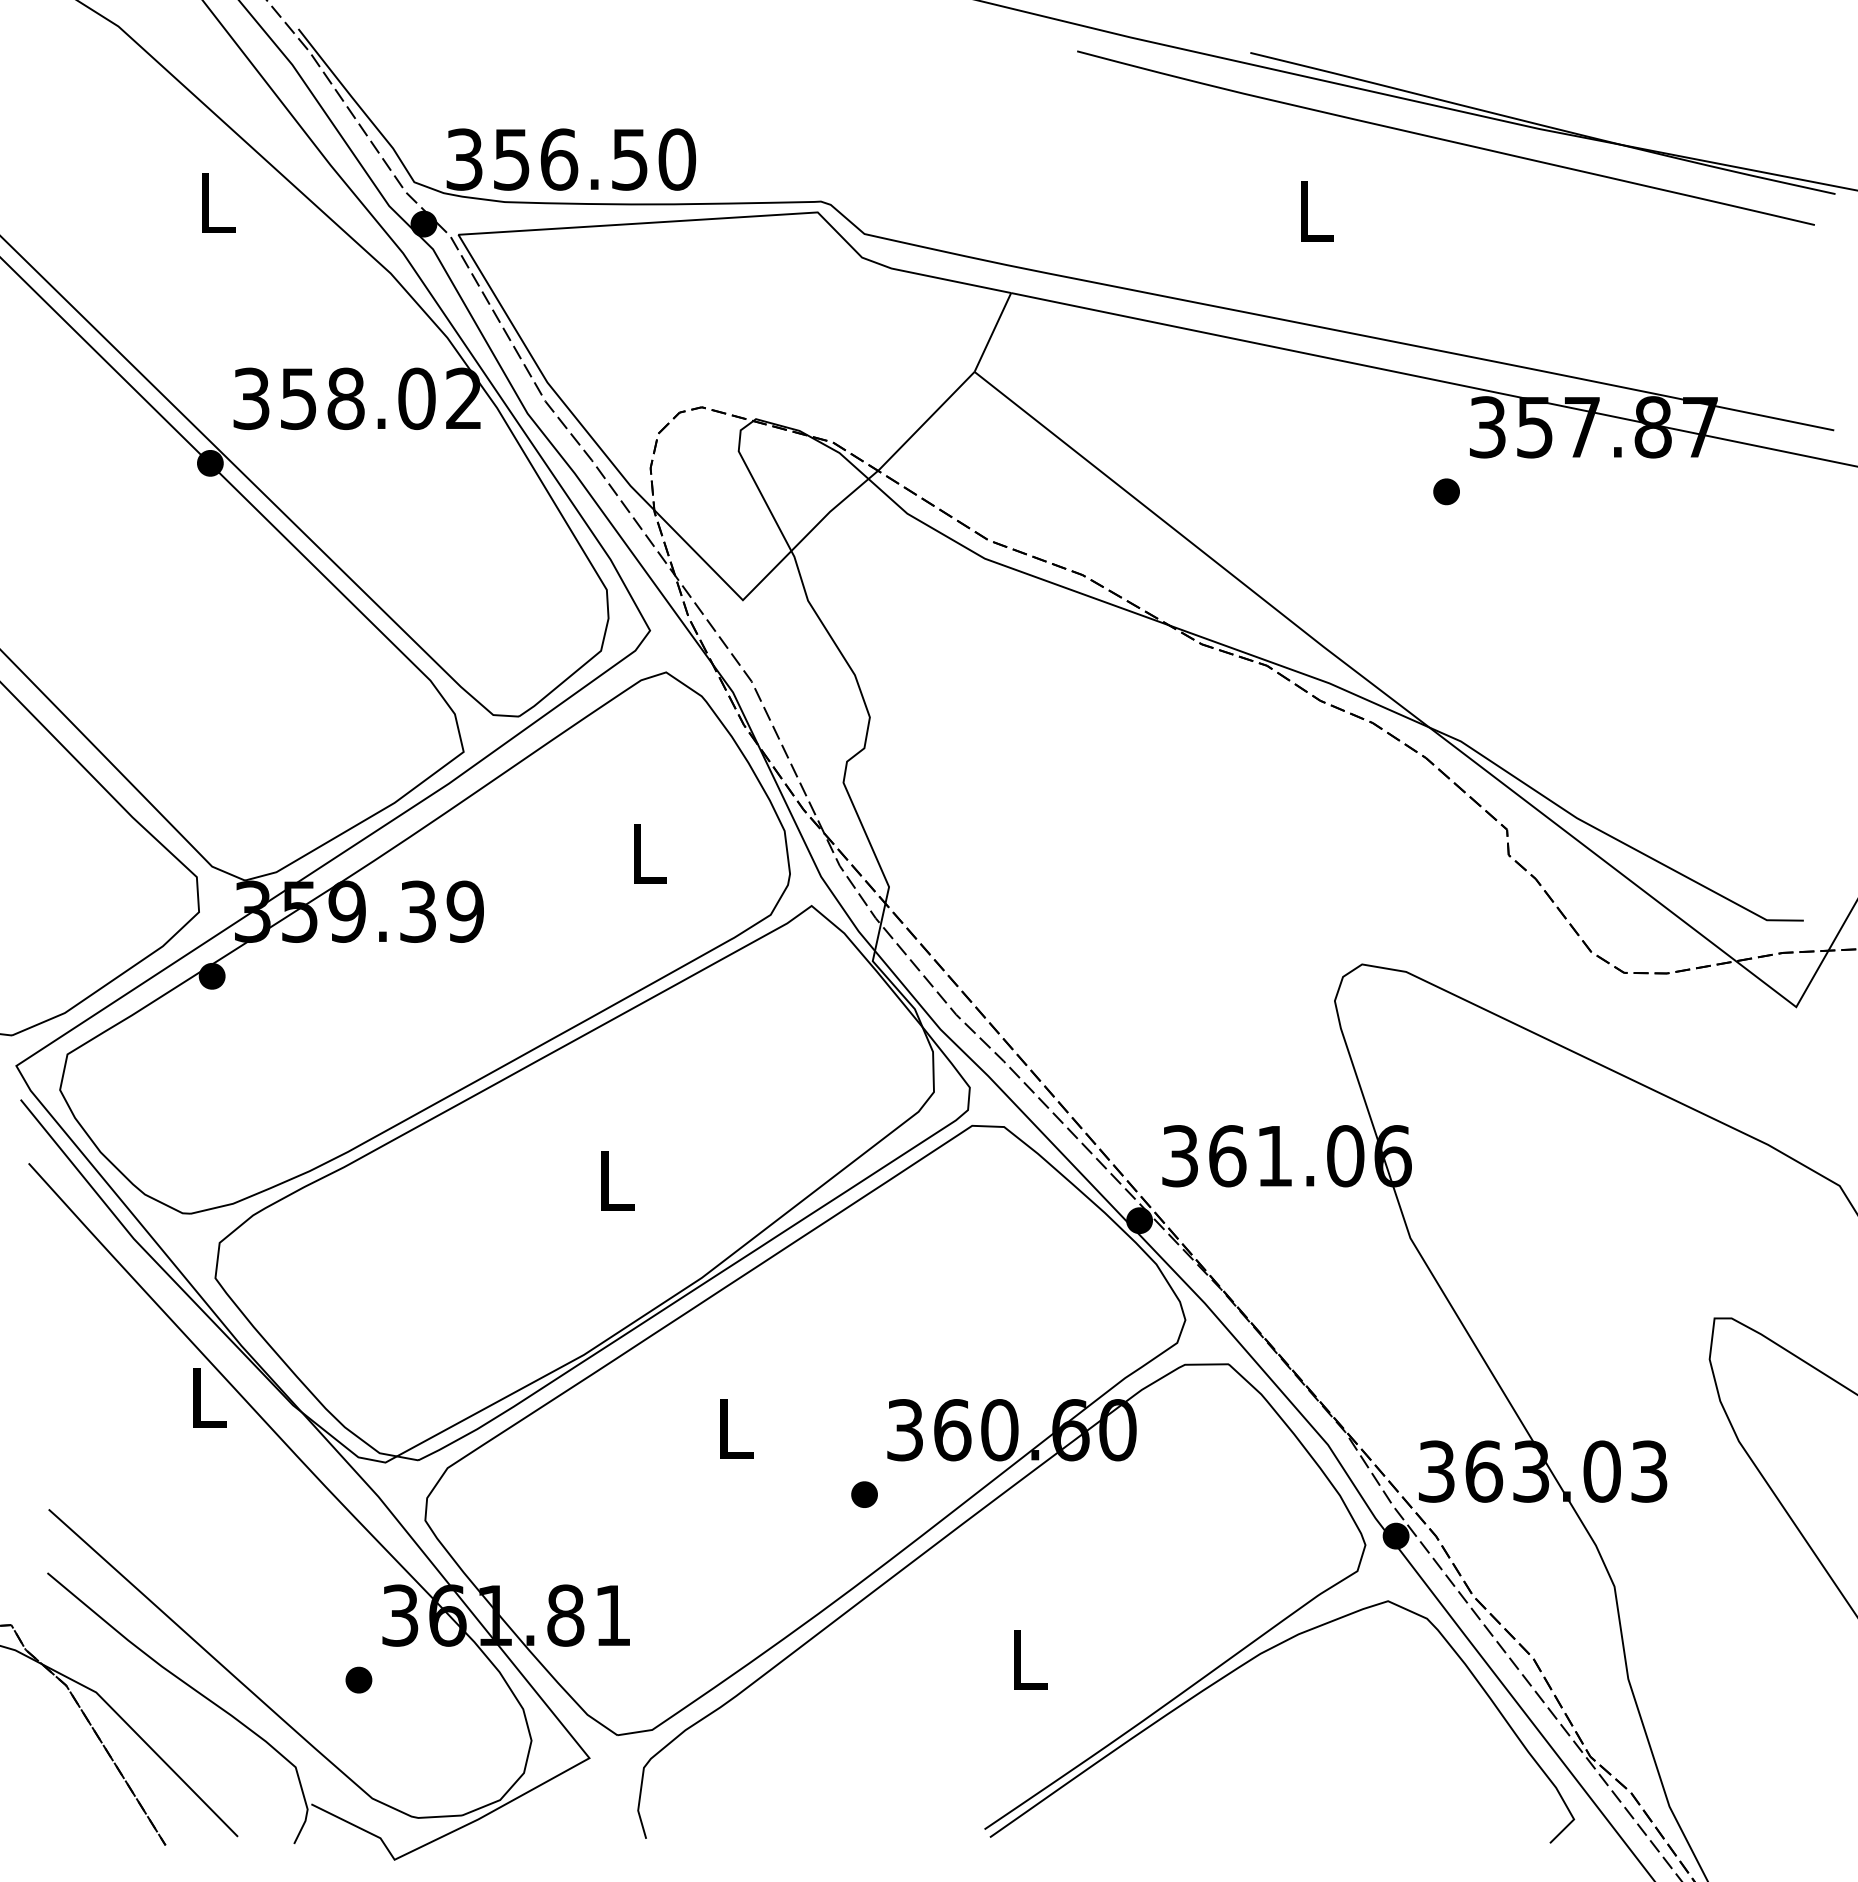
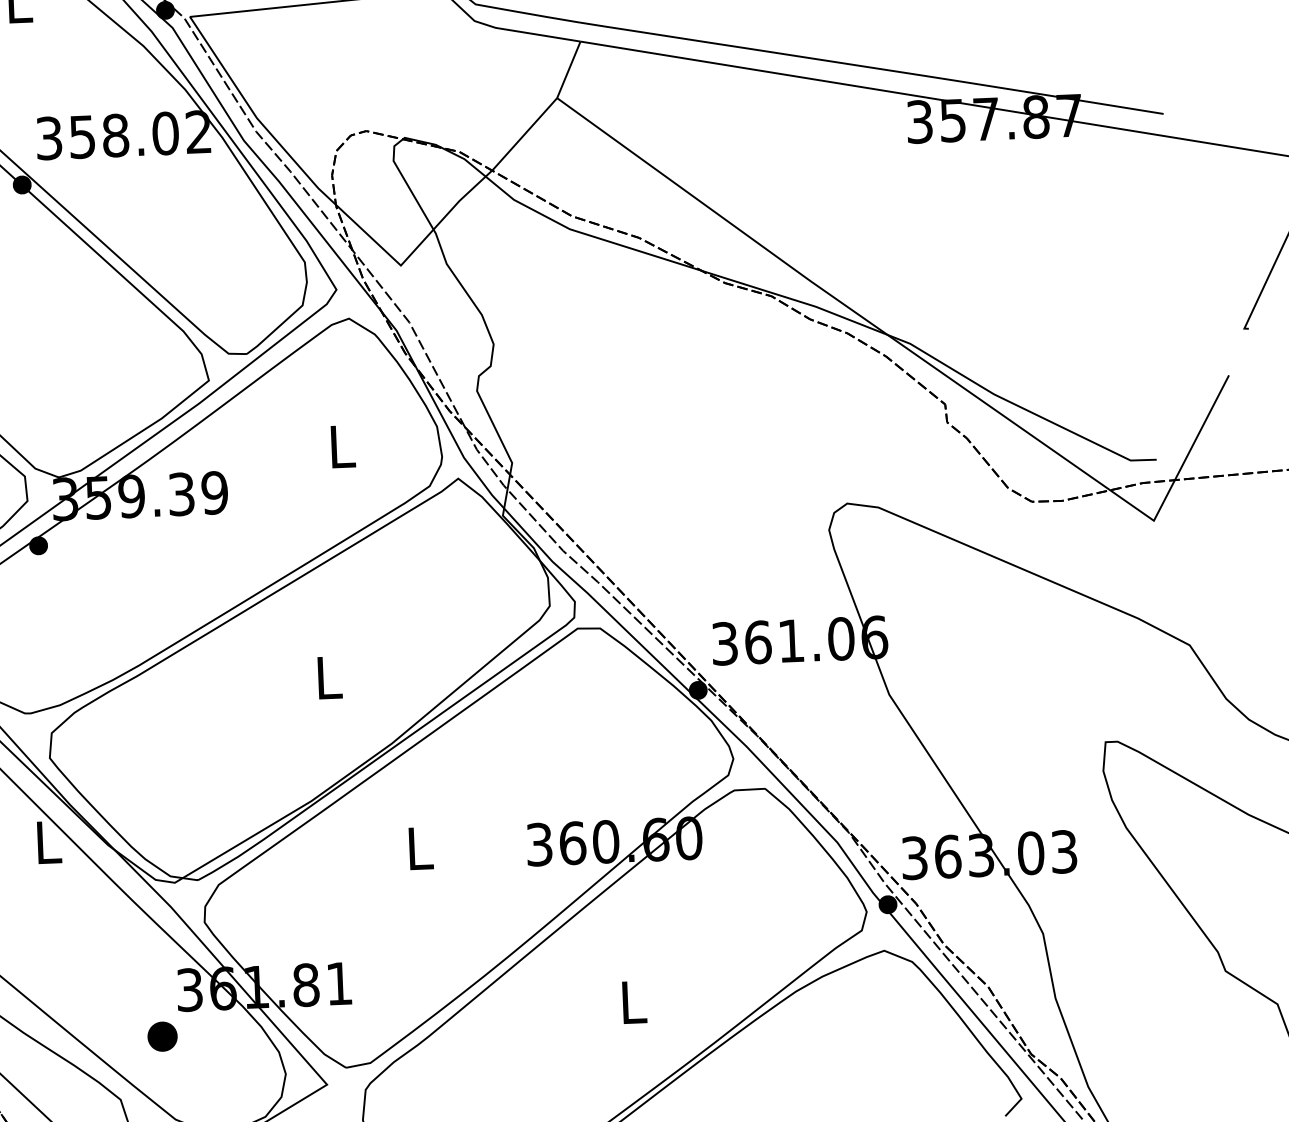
part: (1446, 491) -> (892, 168), removed
part: (864, 1494) -> (512, 891), removed
part: (358, 1679) -> (162, 1036), size x1.6

